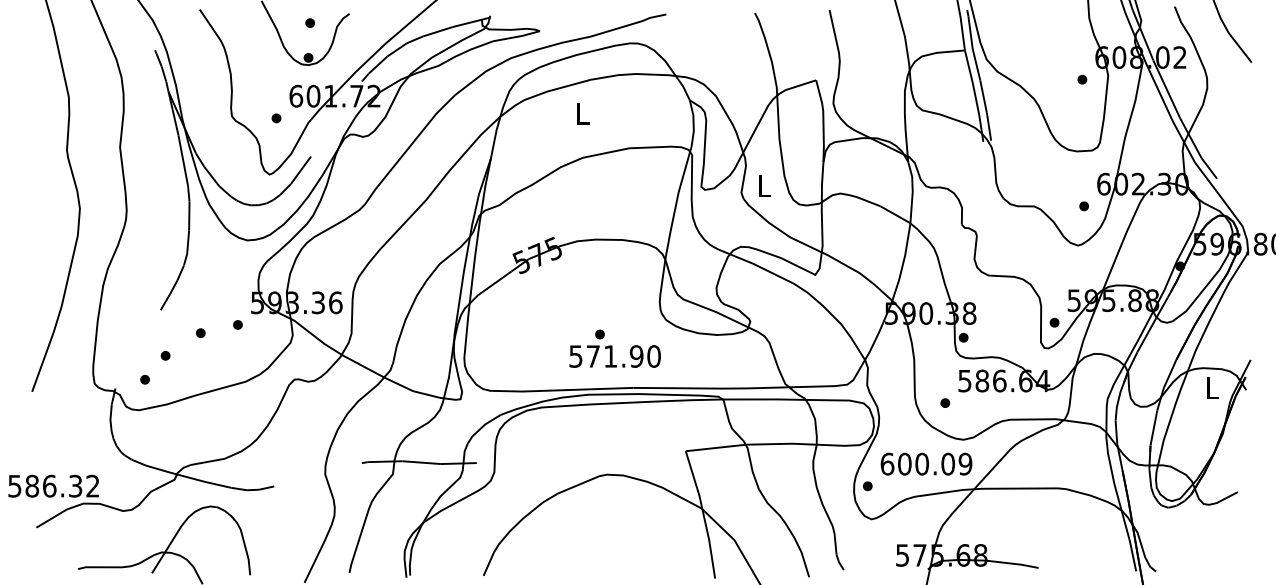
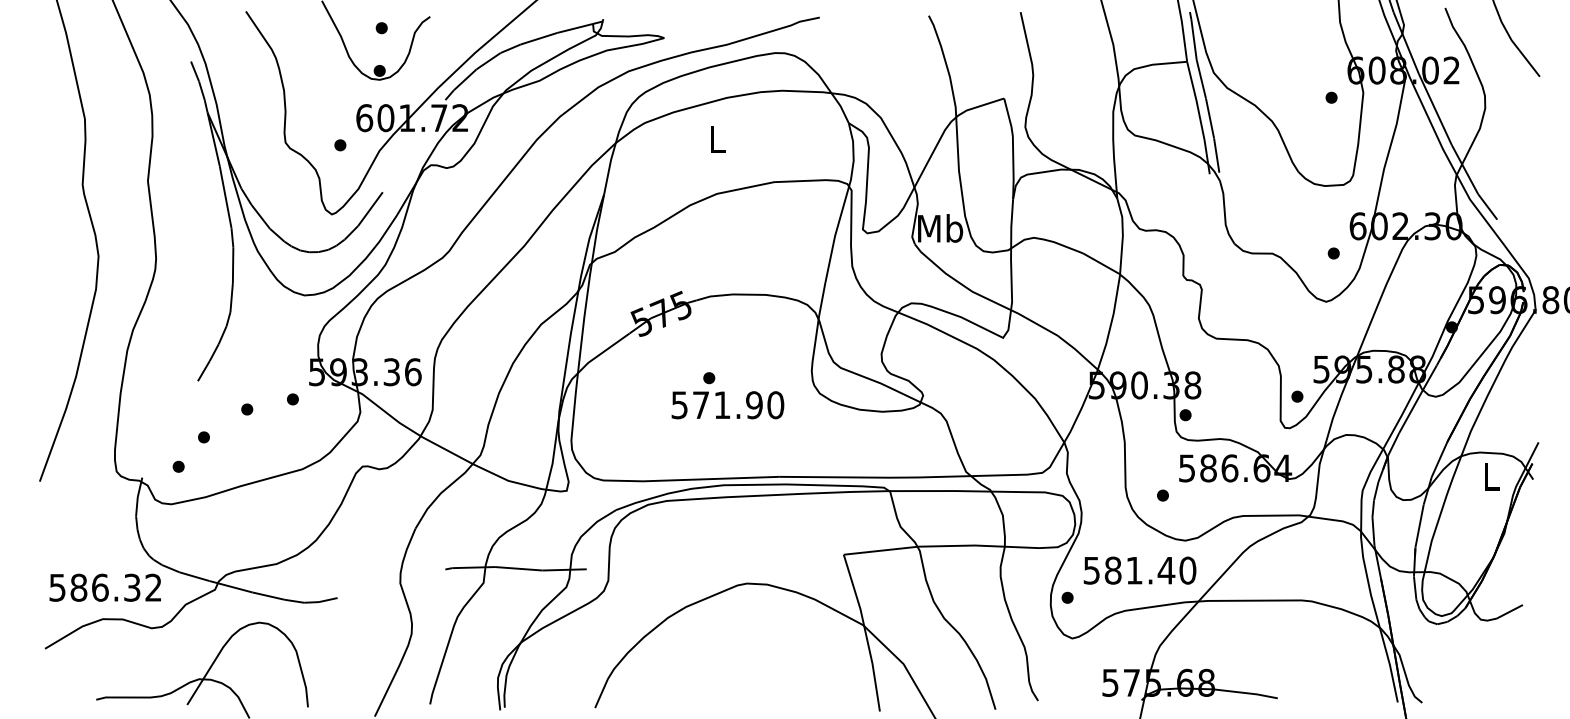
text: (764, 185) -> (940, 228), L -> Mb
text: (614, 348) -> (727, 395), moved
text: (926, 464) -> (1139, 570), 600.09 -> 581.40
text: (53, 485) -> (104, 587), moved

